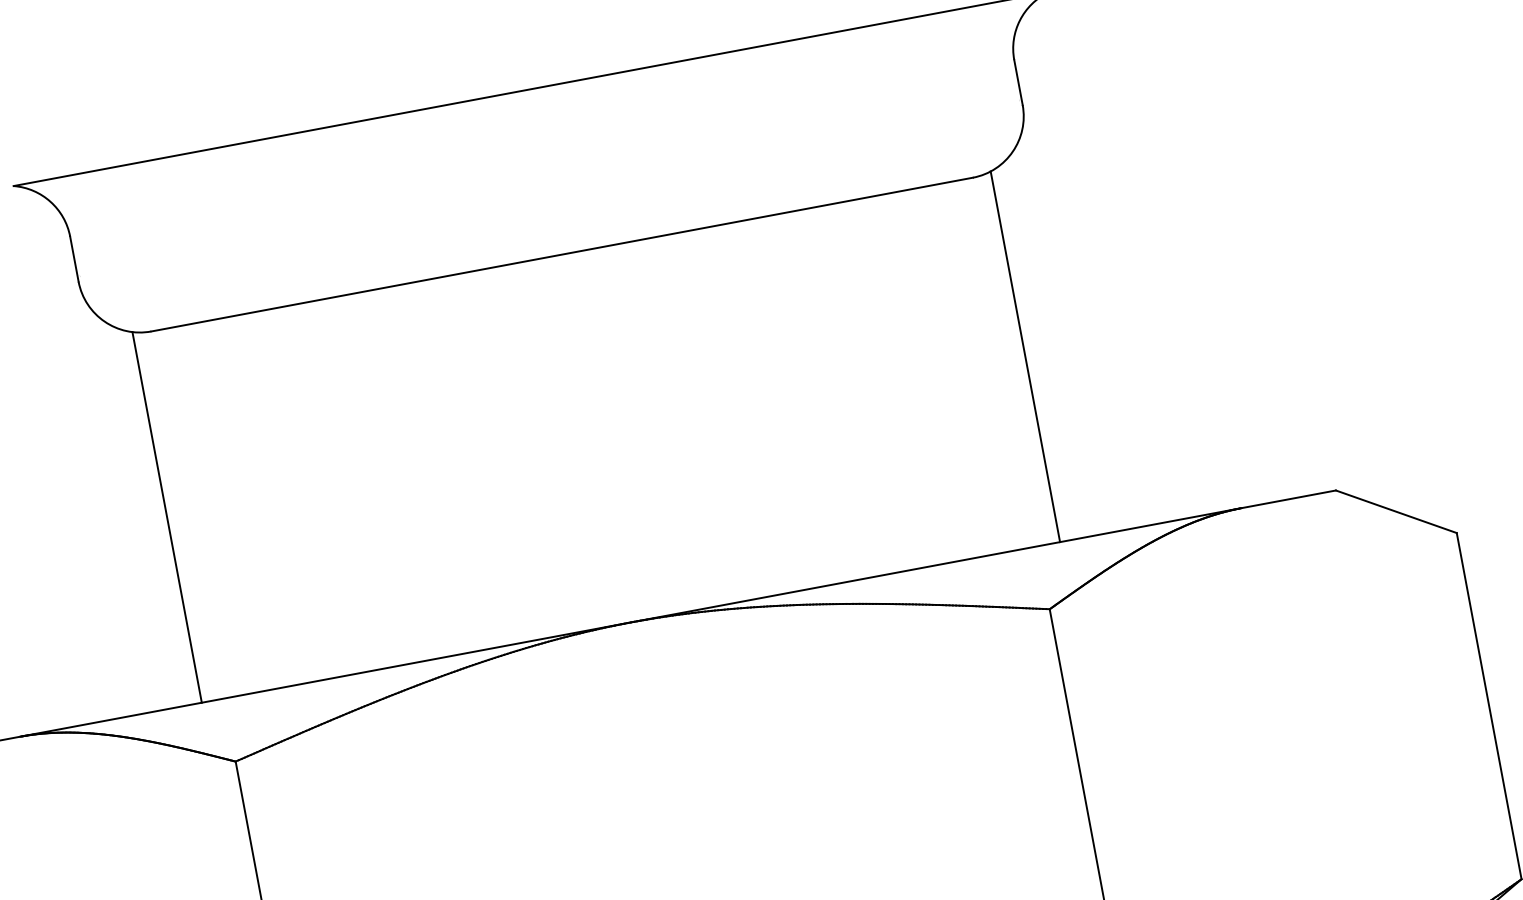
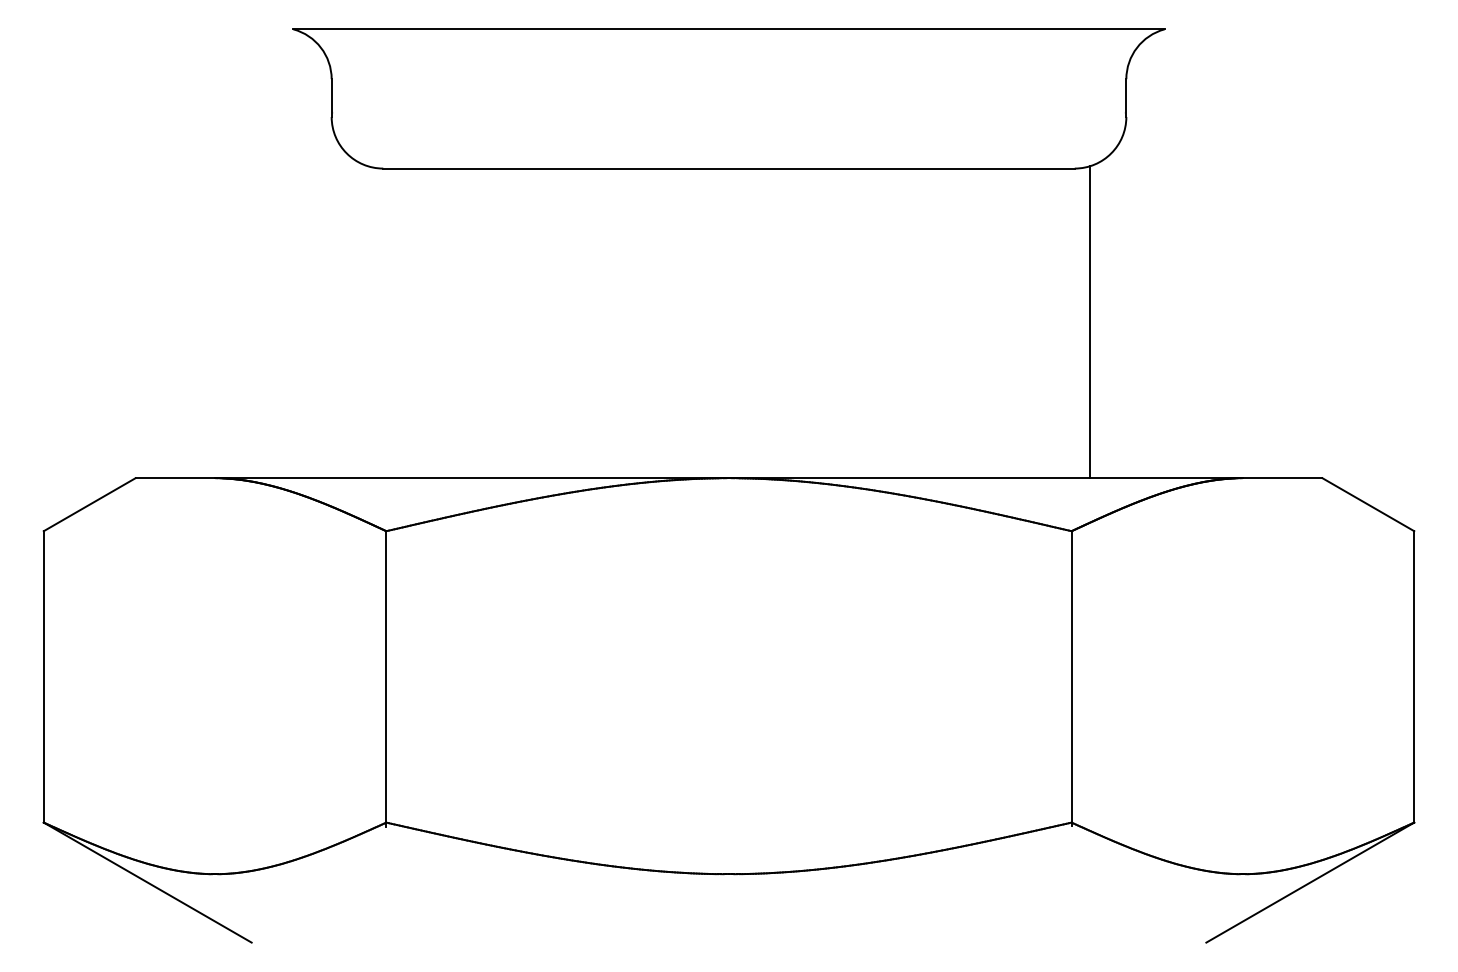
line: (166, 517) -> (367, 322), removed

